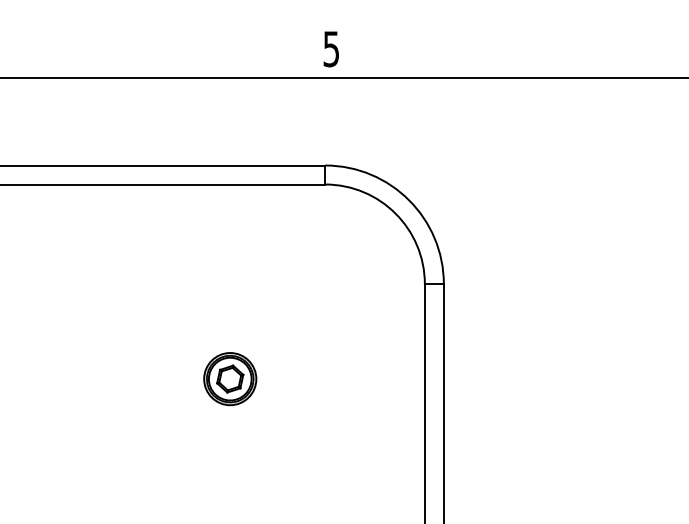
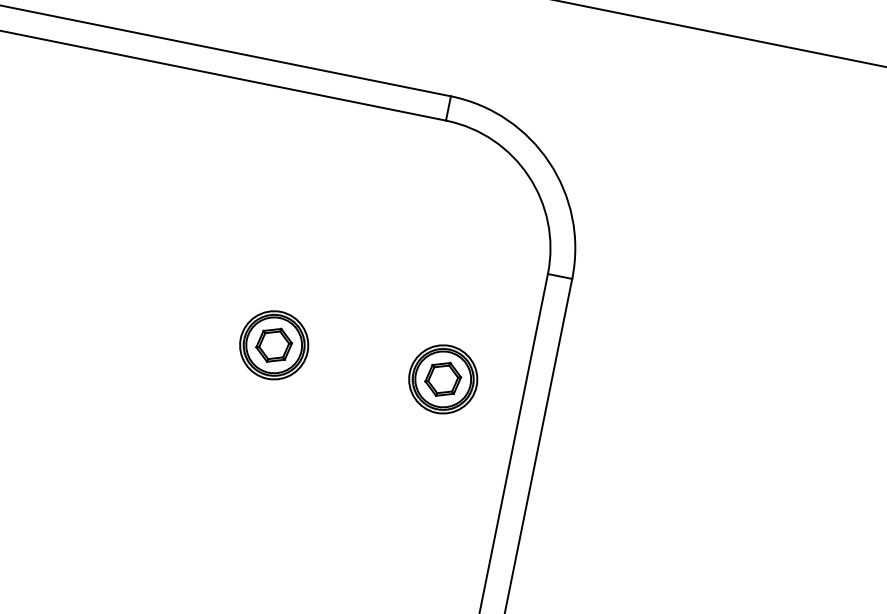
part: (362, 379) -> (443, 379), added

